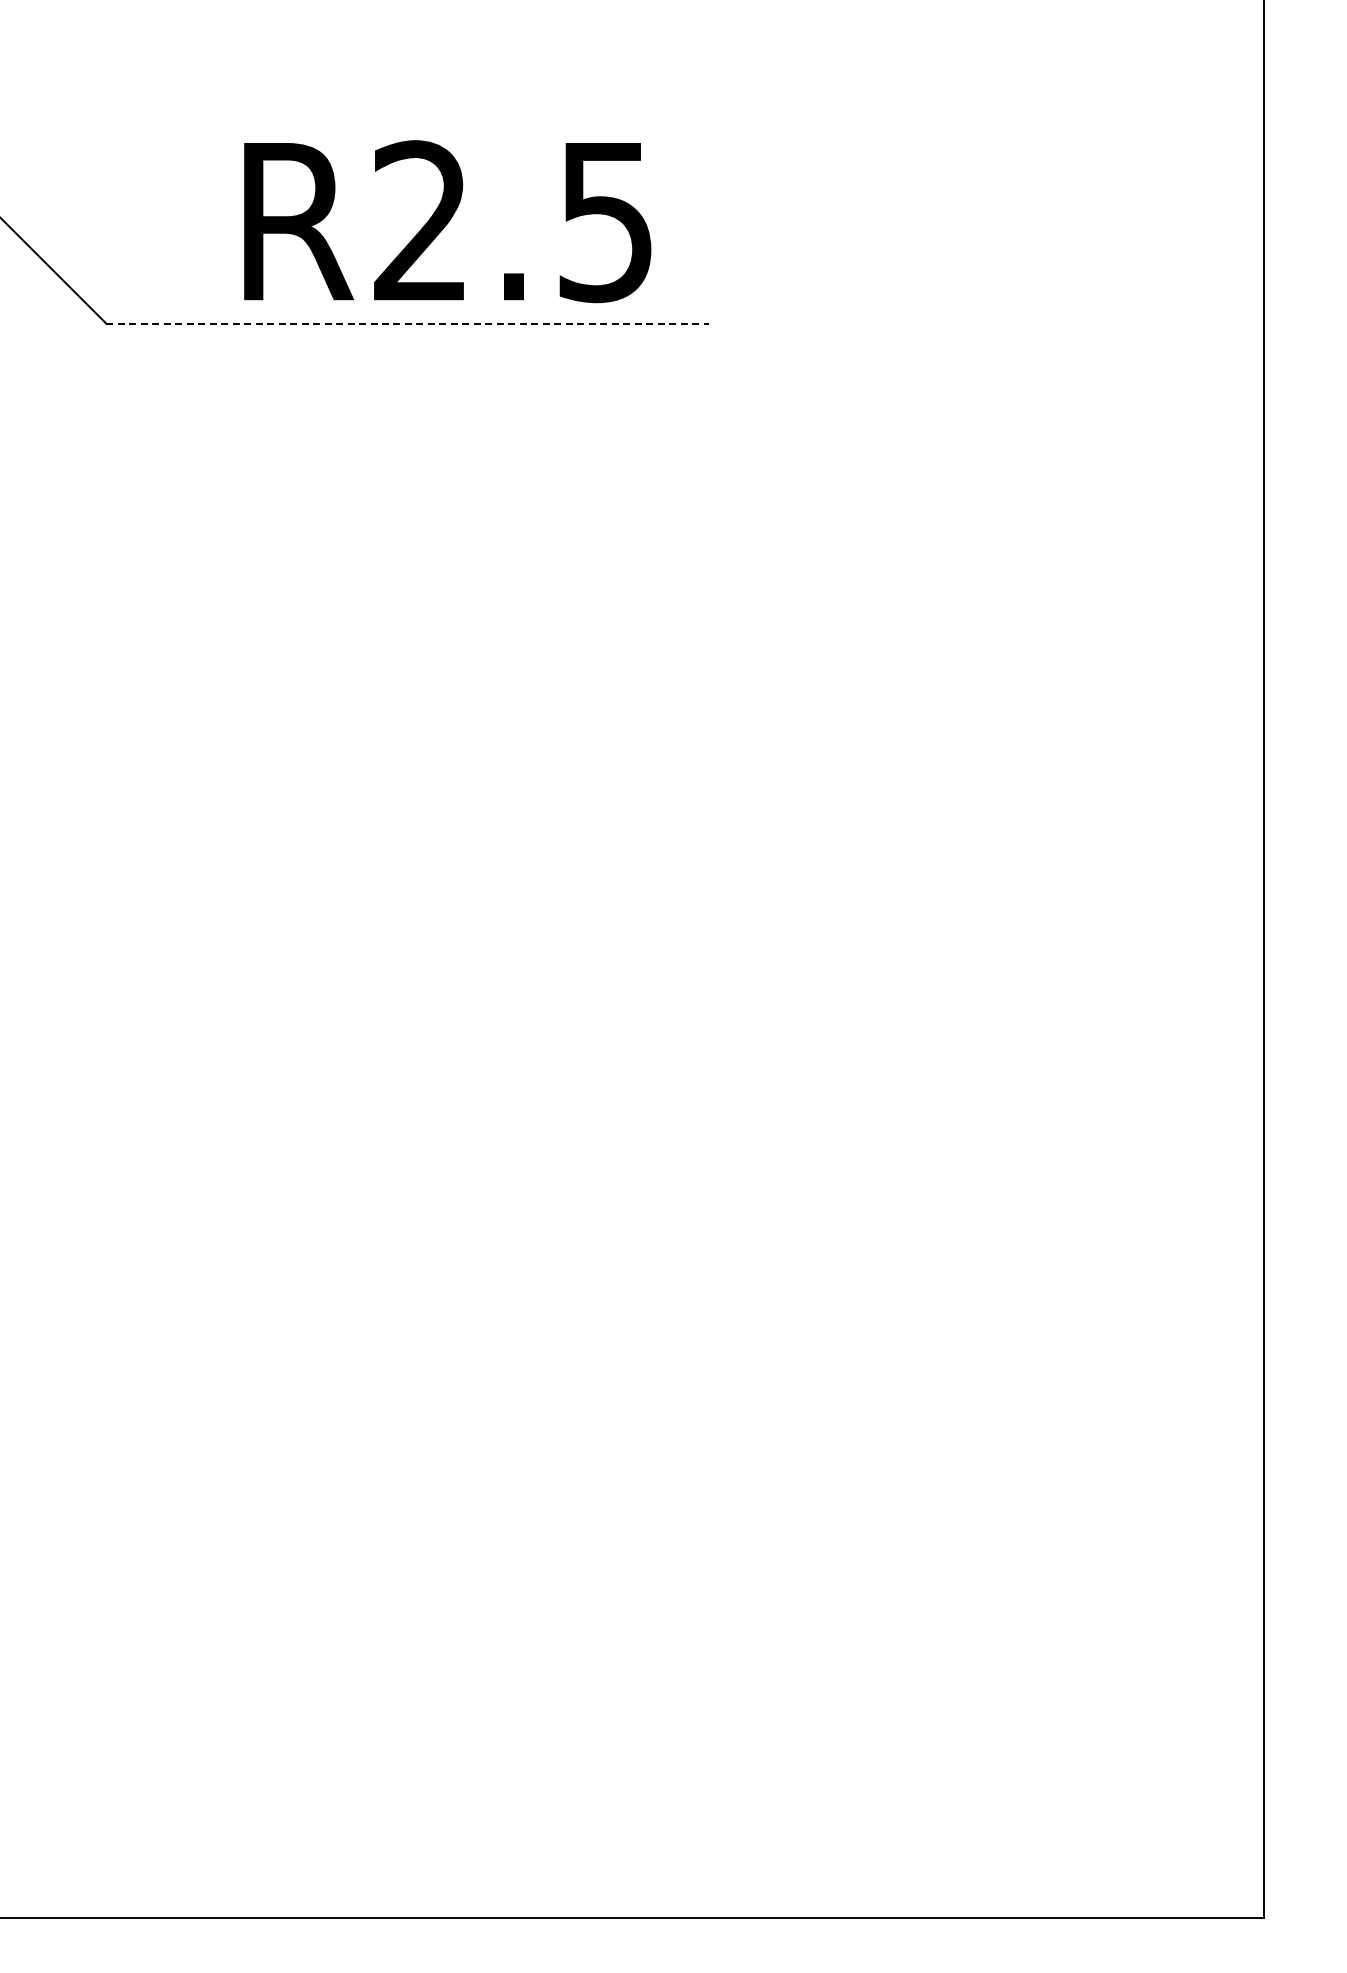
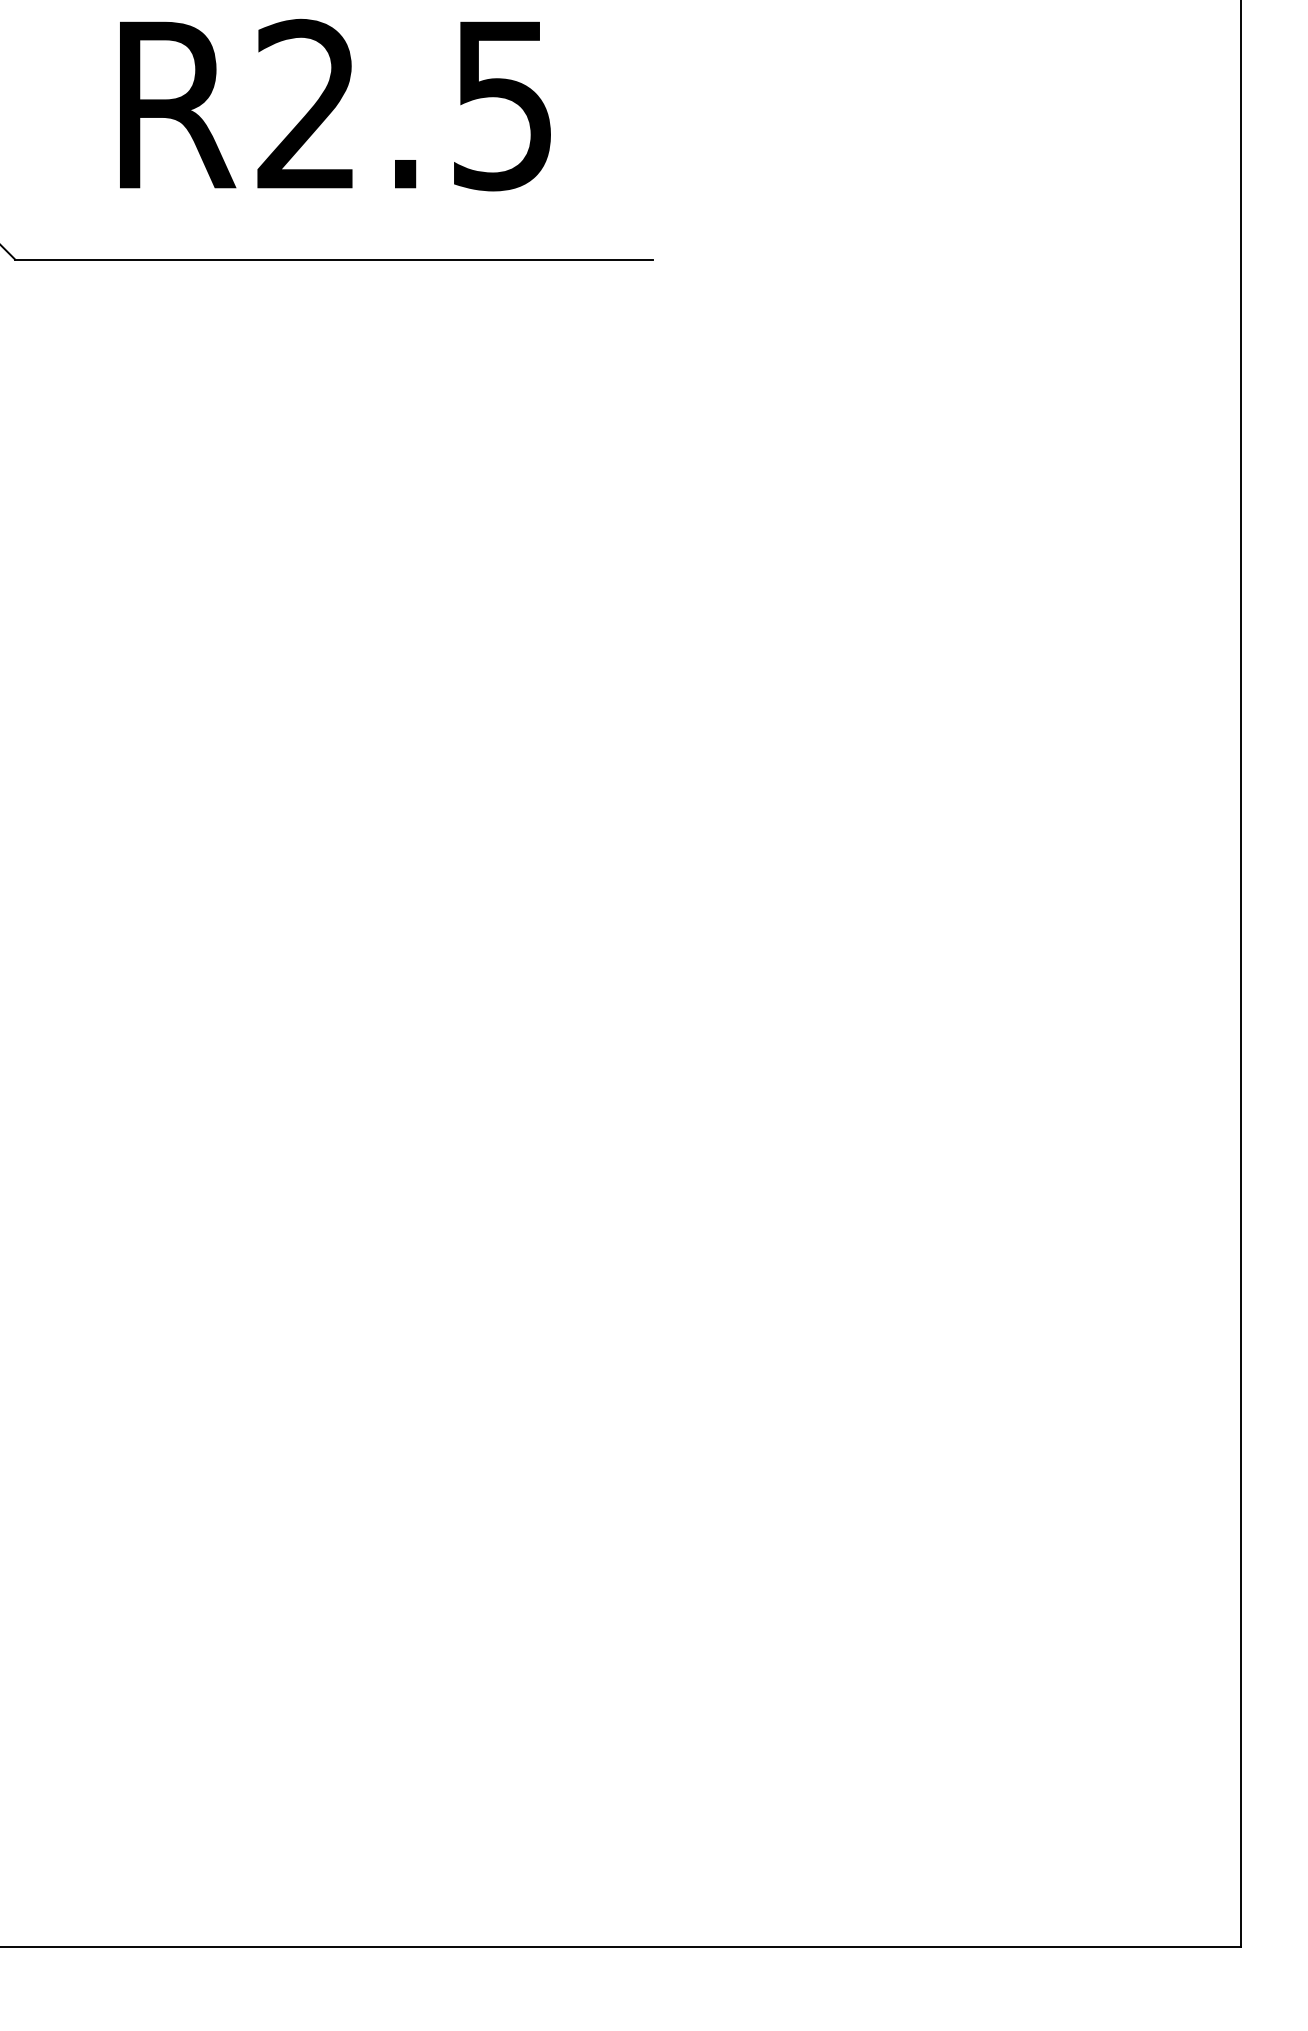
text: (447, 221) -> (335, 104), moved
line: (408, 323) -> (335, 259), dashed -> solid

